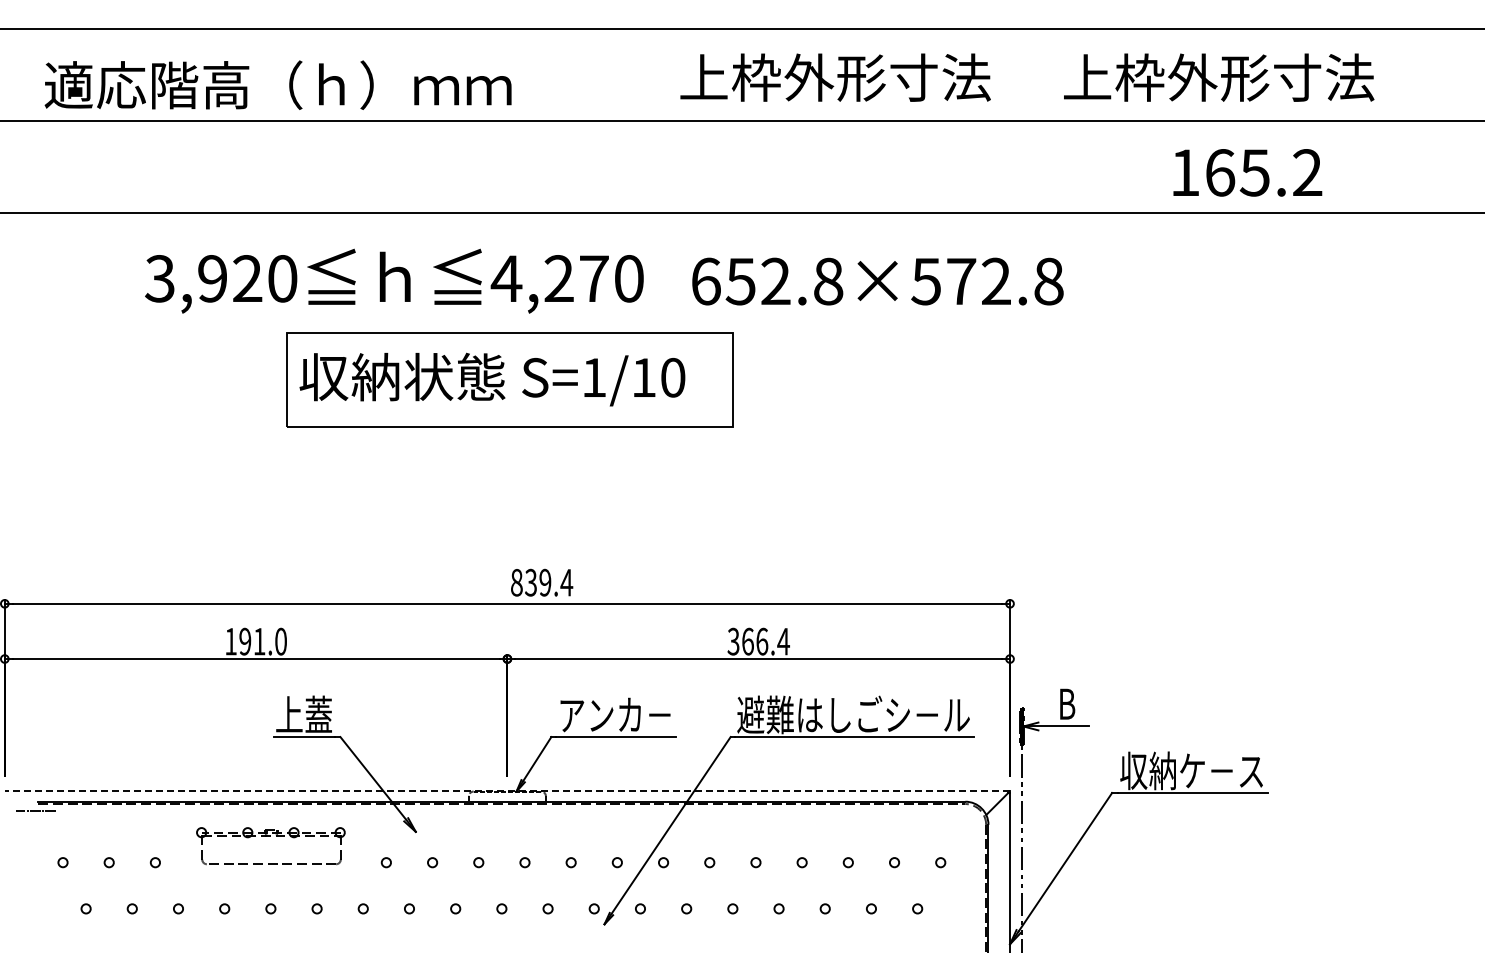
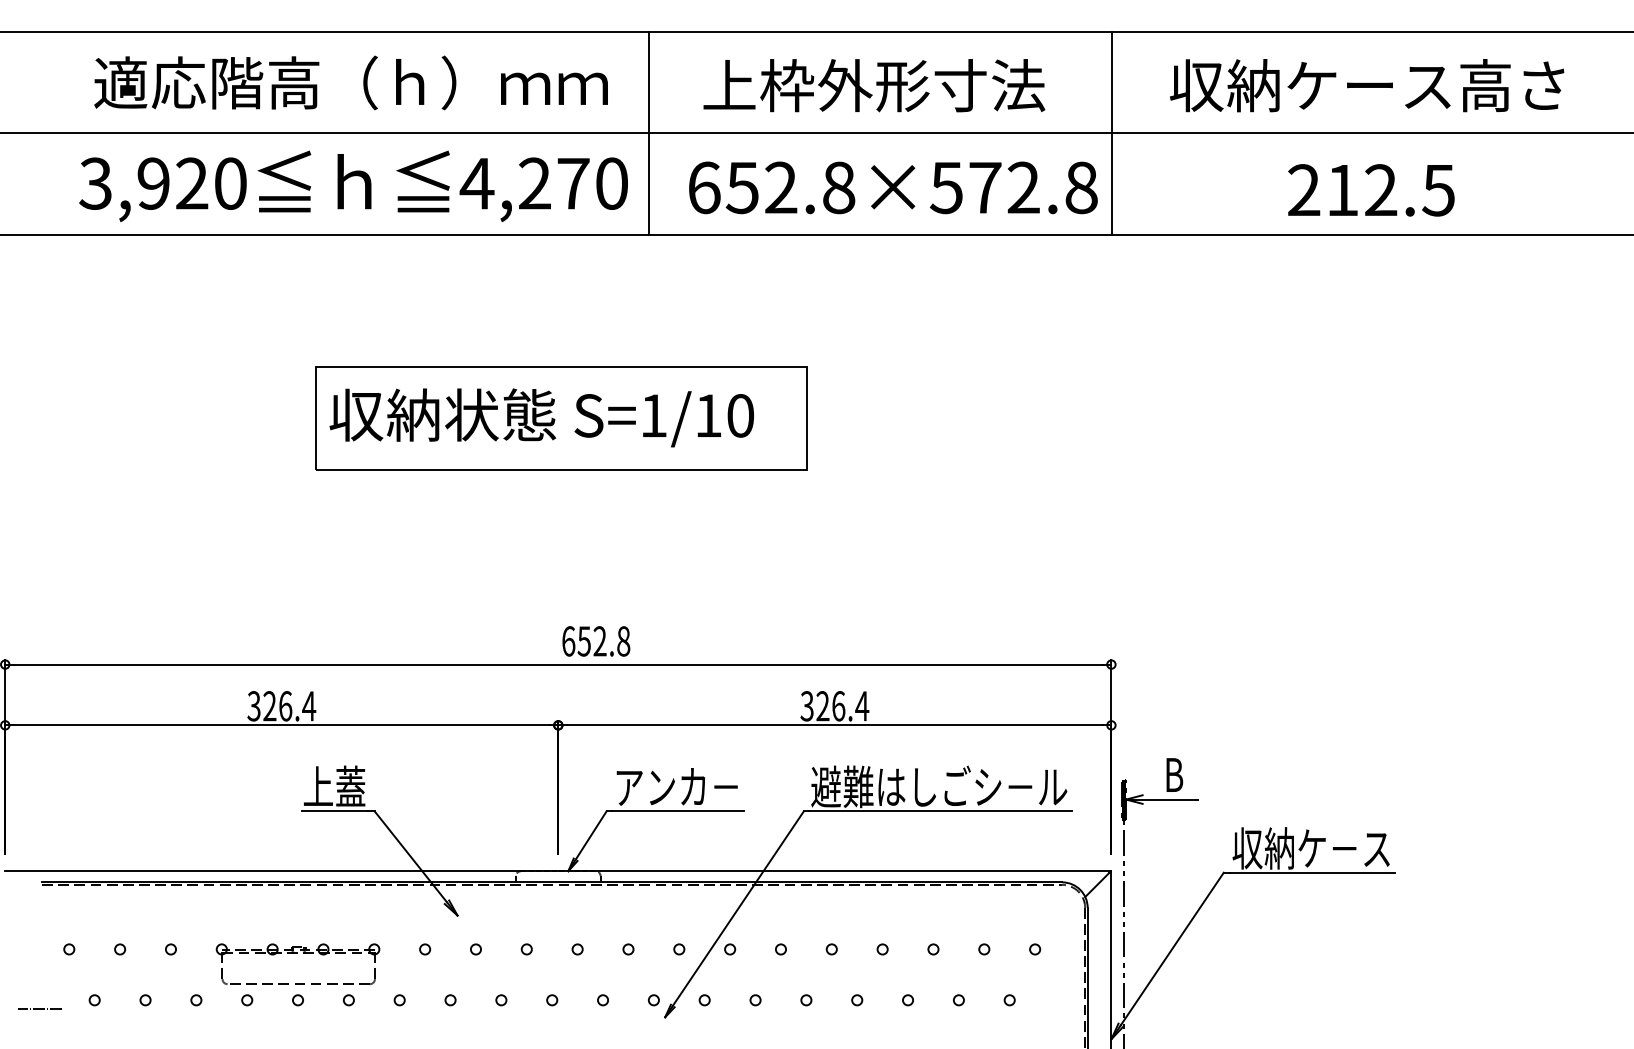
text: (835, 77) -> (874, 85), moved
text: (1242, 77) -> (1367, 85), 上枠外形寸法 -> 収納ケース高さ
text: (277, 84) -> (350, 82), moved
line: (589, 120) -> (648, 132), added
line: (1010, 120) -> (1111, 132), added
text: (1246, 172) -> (1371, 189), 165.2 -> 212.5
text: (394, 280) -> (353, 185), moved
text: (877, 281) -> (892, 187), moved
text: (542, 582) -> (596, 641), 839.4 -> 652.8
text: (256, 641) -> (282, 706), 191.0 -> 326.4
text: (747, 641) -> (822, 706), 366.4 -> 326.4
line: (507, 791) -> (558, 871), dashed -> solid
line: (35, 810) -> (39, 1008), moved
part: (270, 836) -> (297, 953), moved

